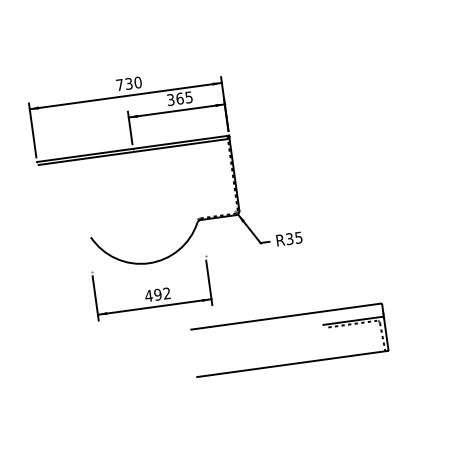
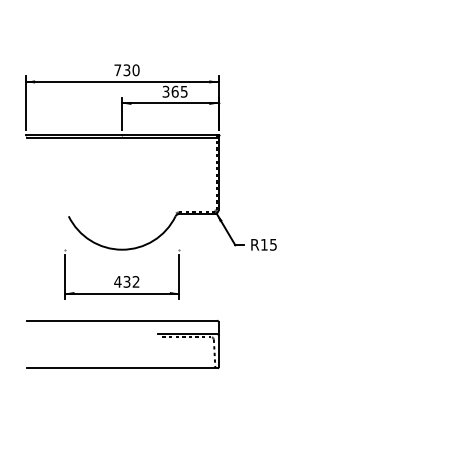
text: (289, 238) -> (264, 244), R35 -> R15
text: (157, 294) -> (126, 281), 492 -> 432
part: (286, 317) -> (122, 321), moved

